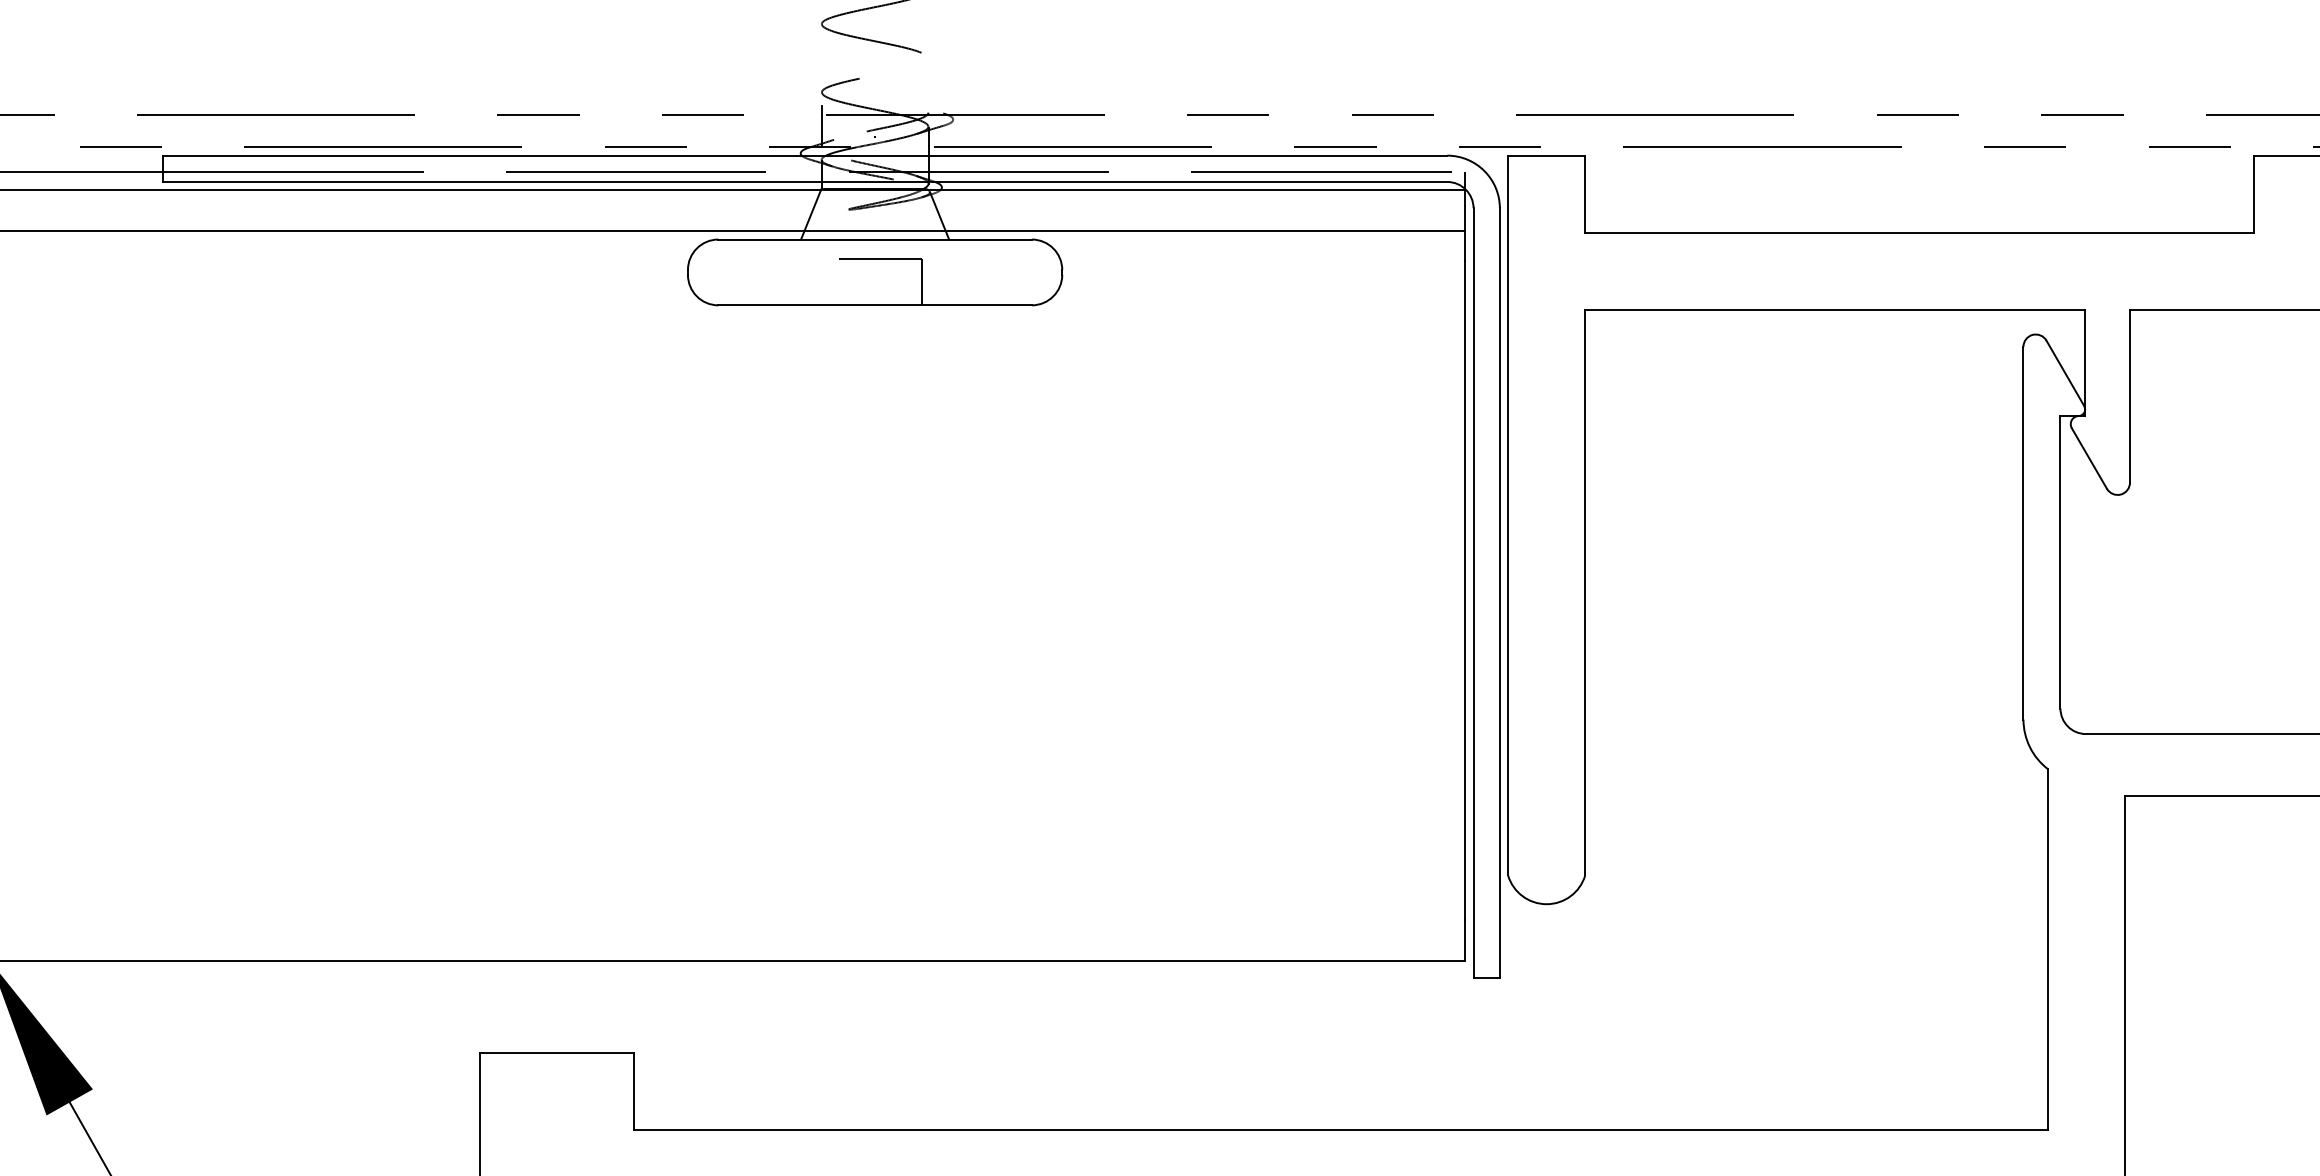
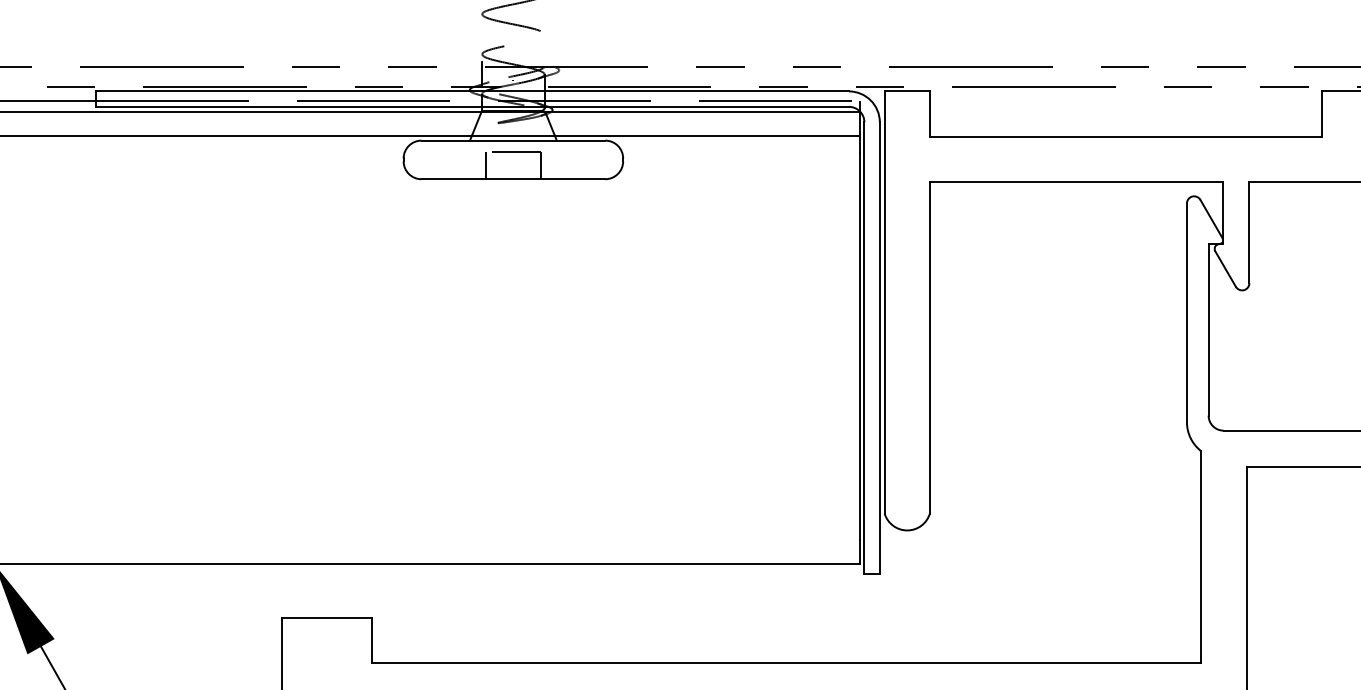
line: (829, 281) -> (486, 165), added

